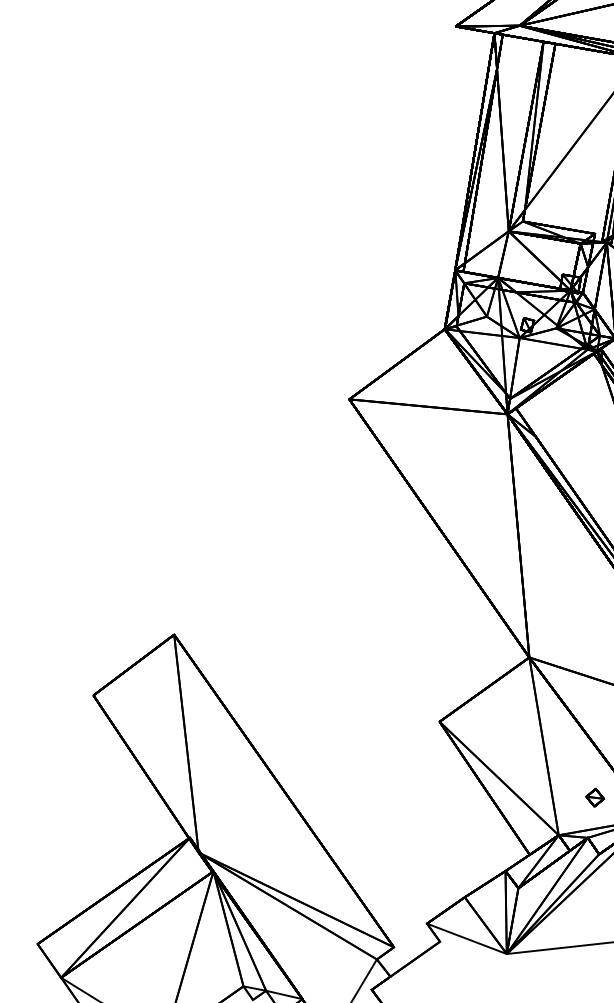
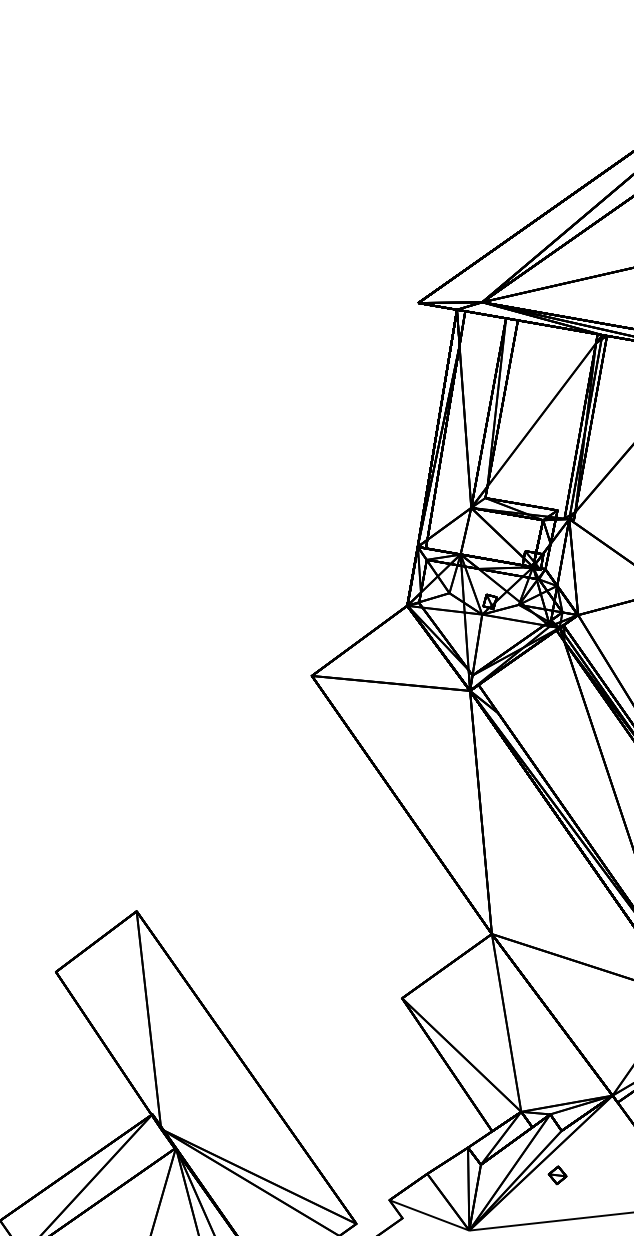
part: (594, 797) -> (557, 1175), moved

